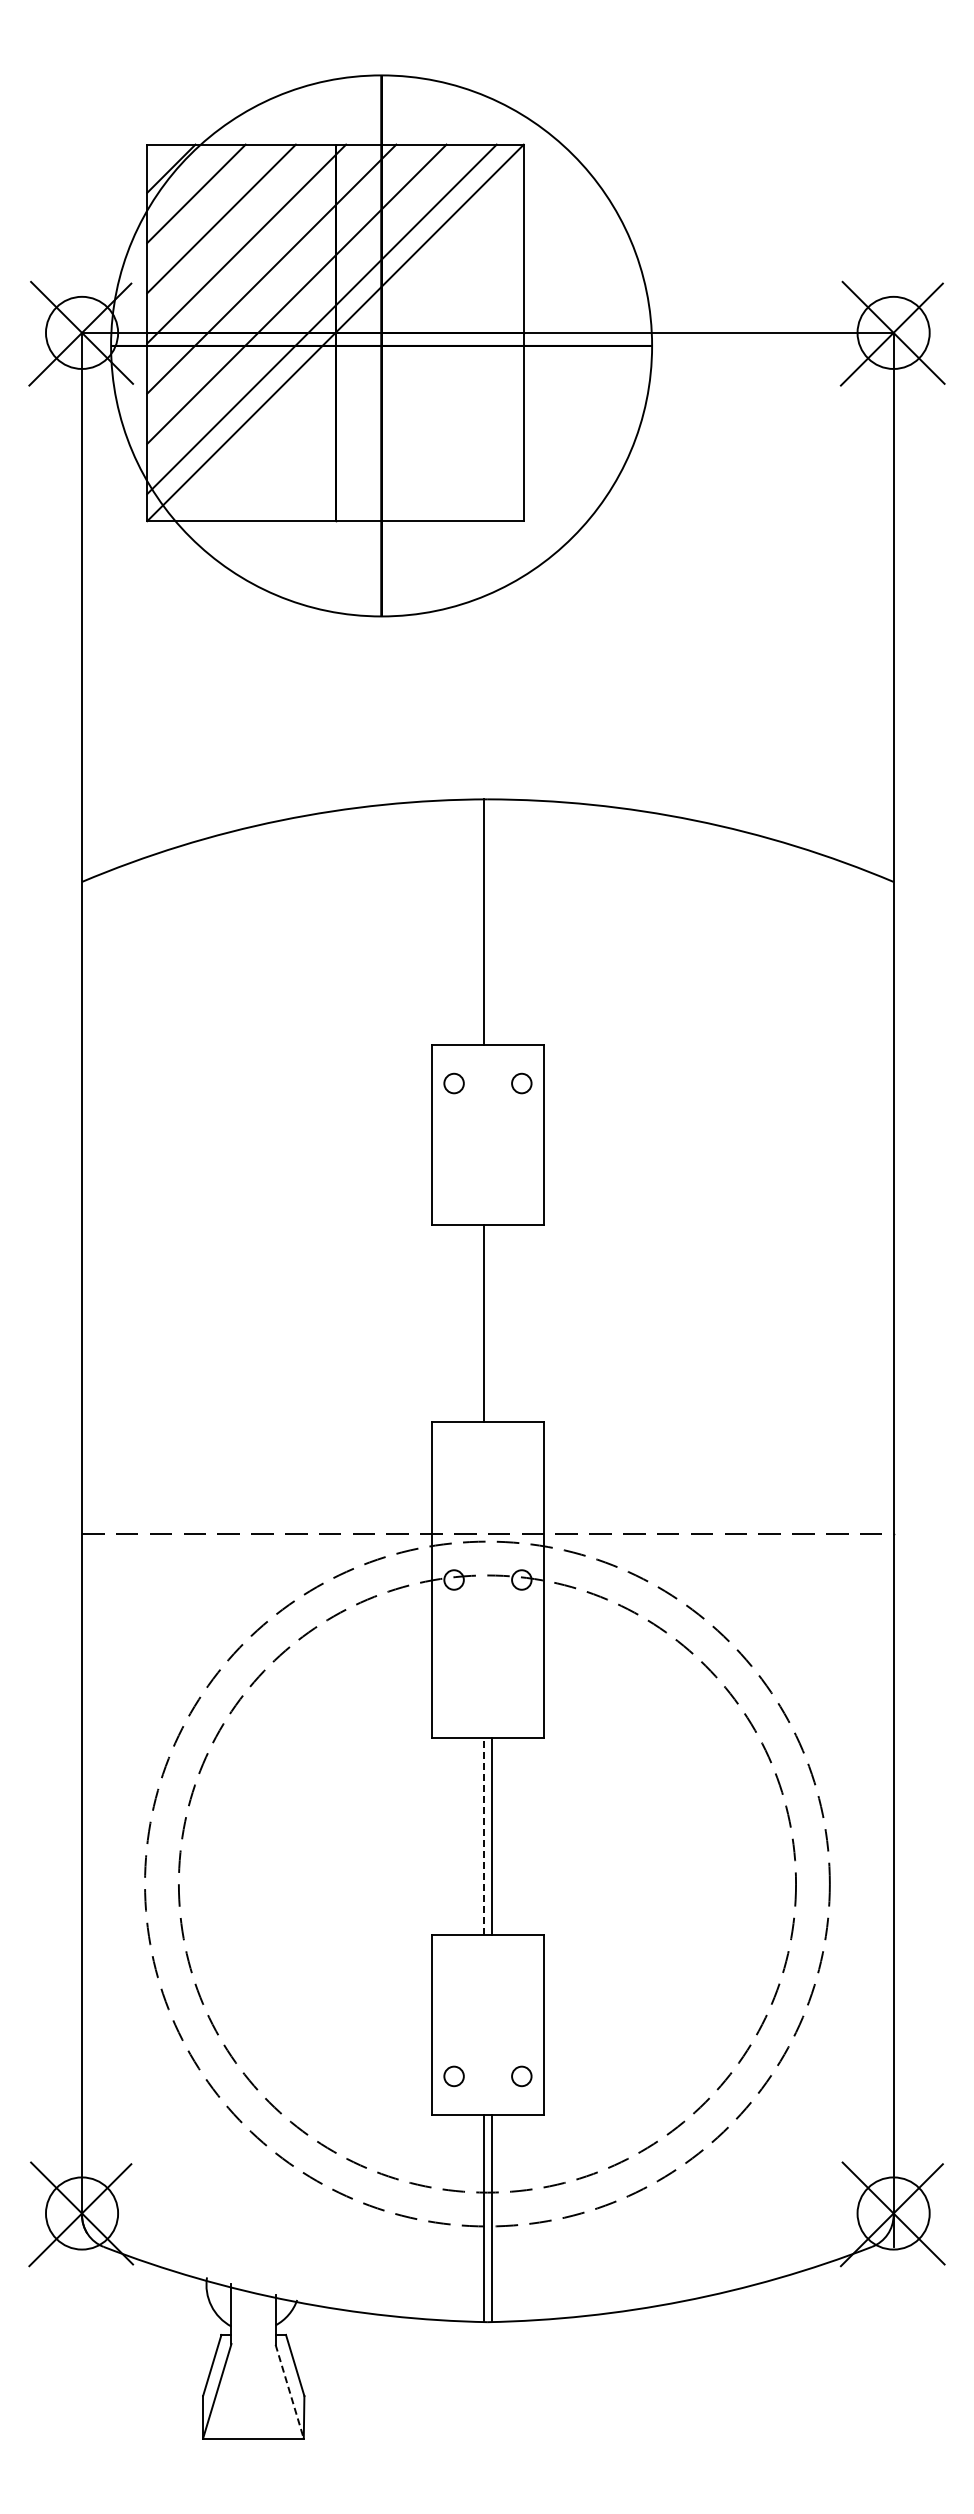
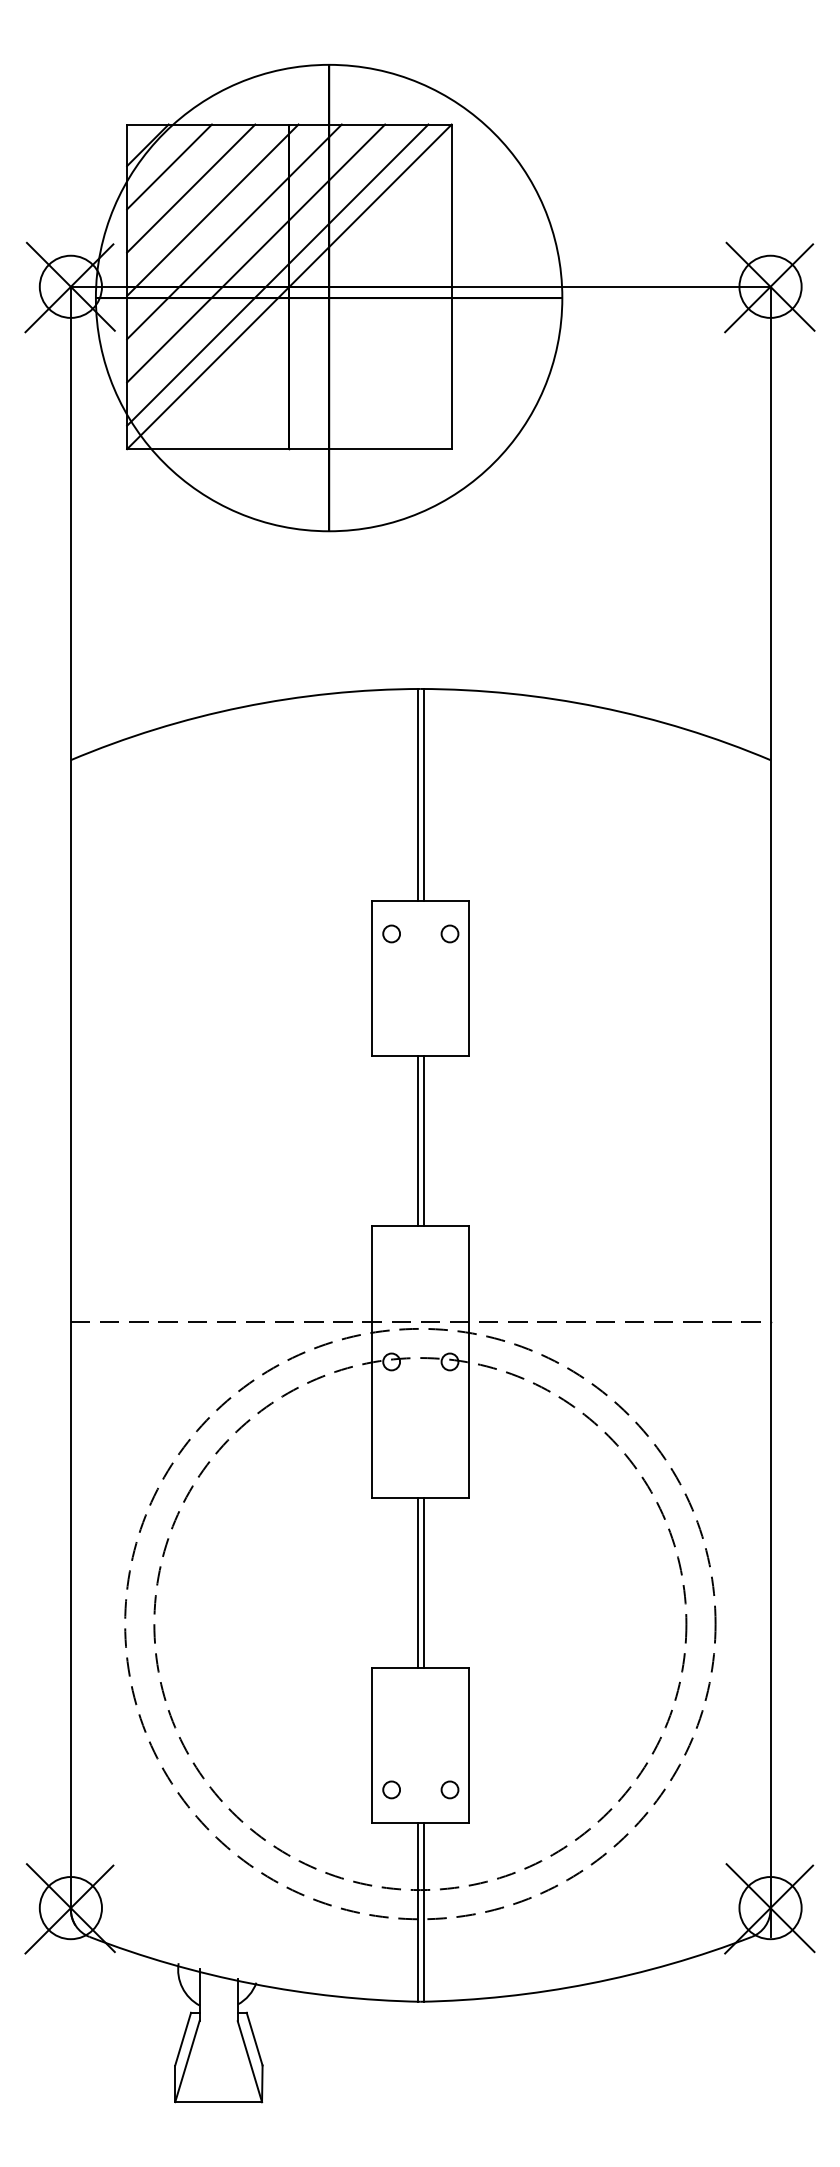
line: (491, 921) -> (423, 794), added
line: (491, 1323) -> (423, 1140), added
line: (484, 1835) -> (417, 1582), dashed -> solid
line: (289, 2391) -> (249, 2061), dashed -> solid

